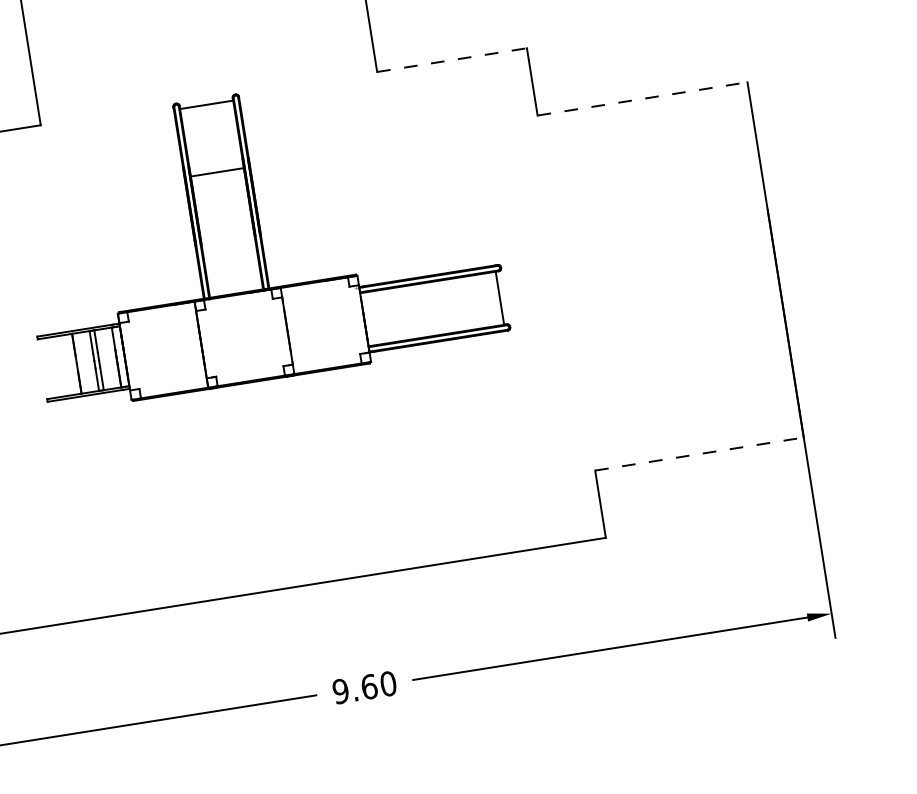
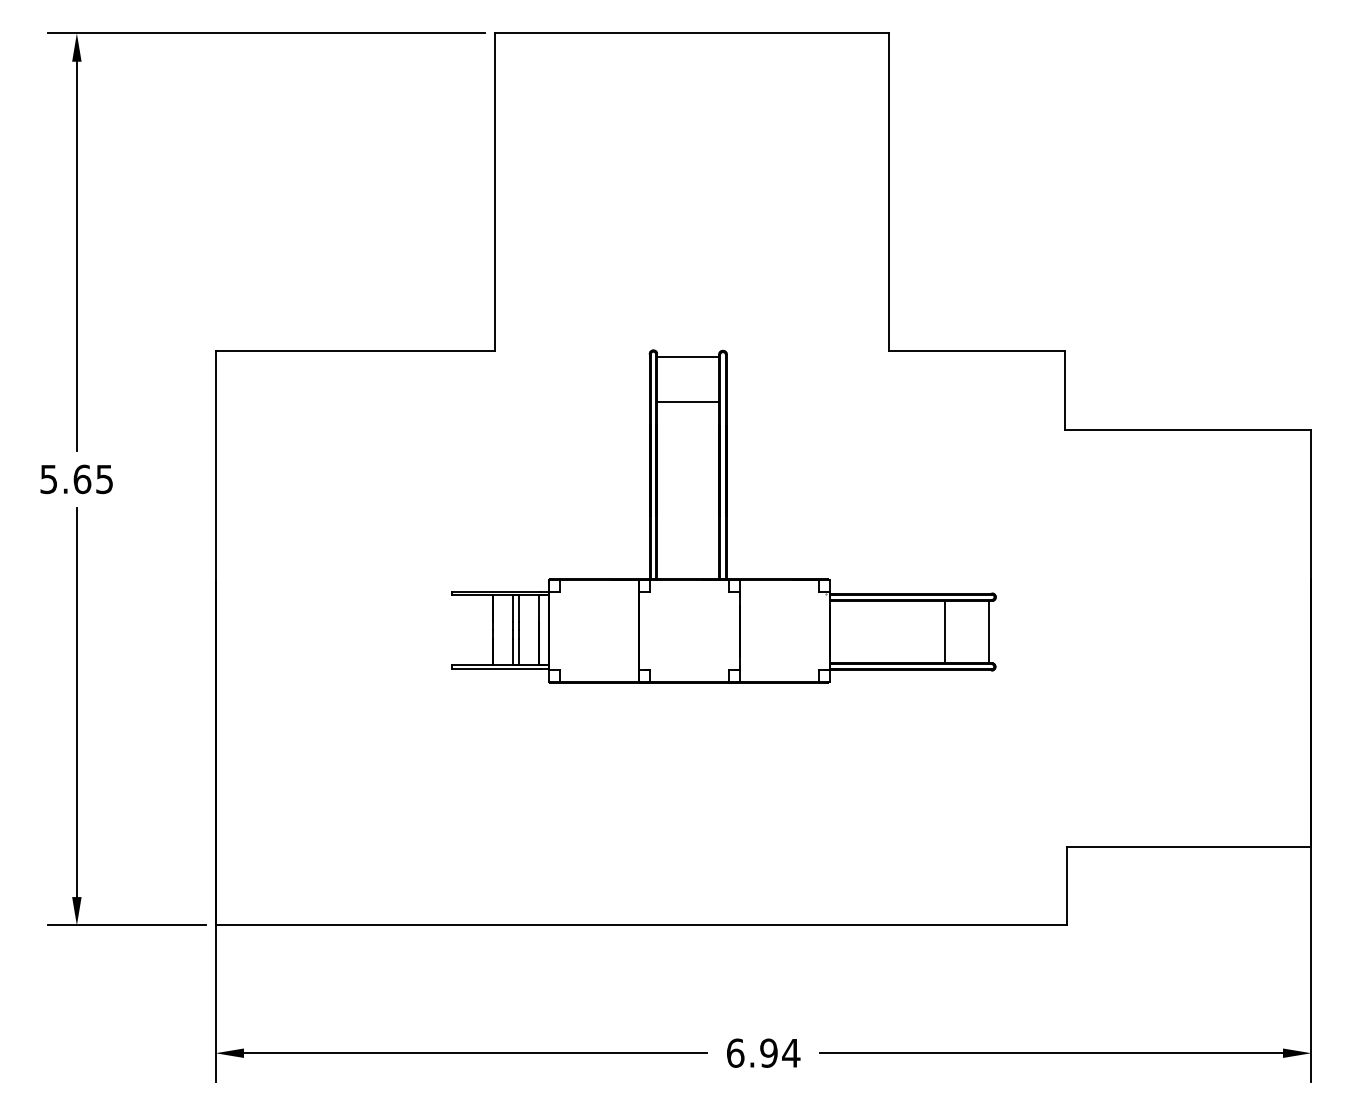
line: (452, 59) -> (977, 350), dashed -> solid
line: (642, 98) -> (1188, 429), dashed -> solid
line: (217, 172) -> (688, 401), moved
line: (462, 303) -> (944, 631), added
line: (699, 453) -> (1189, 846), dashed -> solid
text: (364, 687) -> (763, 1052), 9.60 -> 6.94

